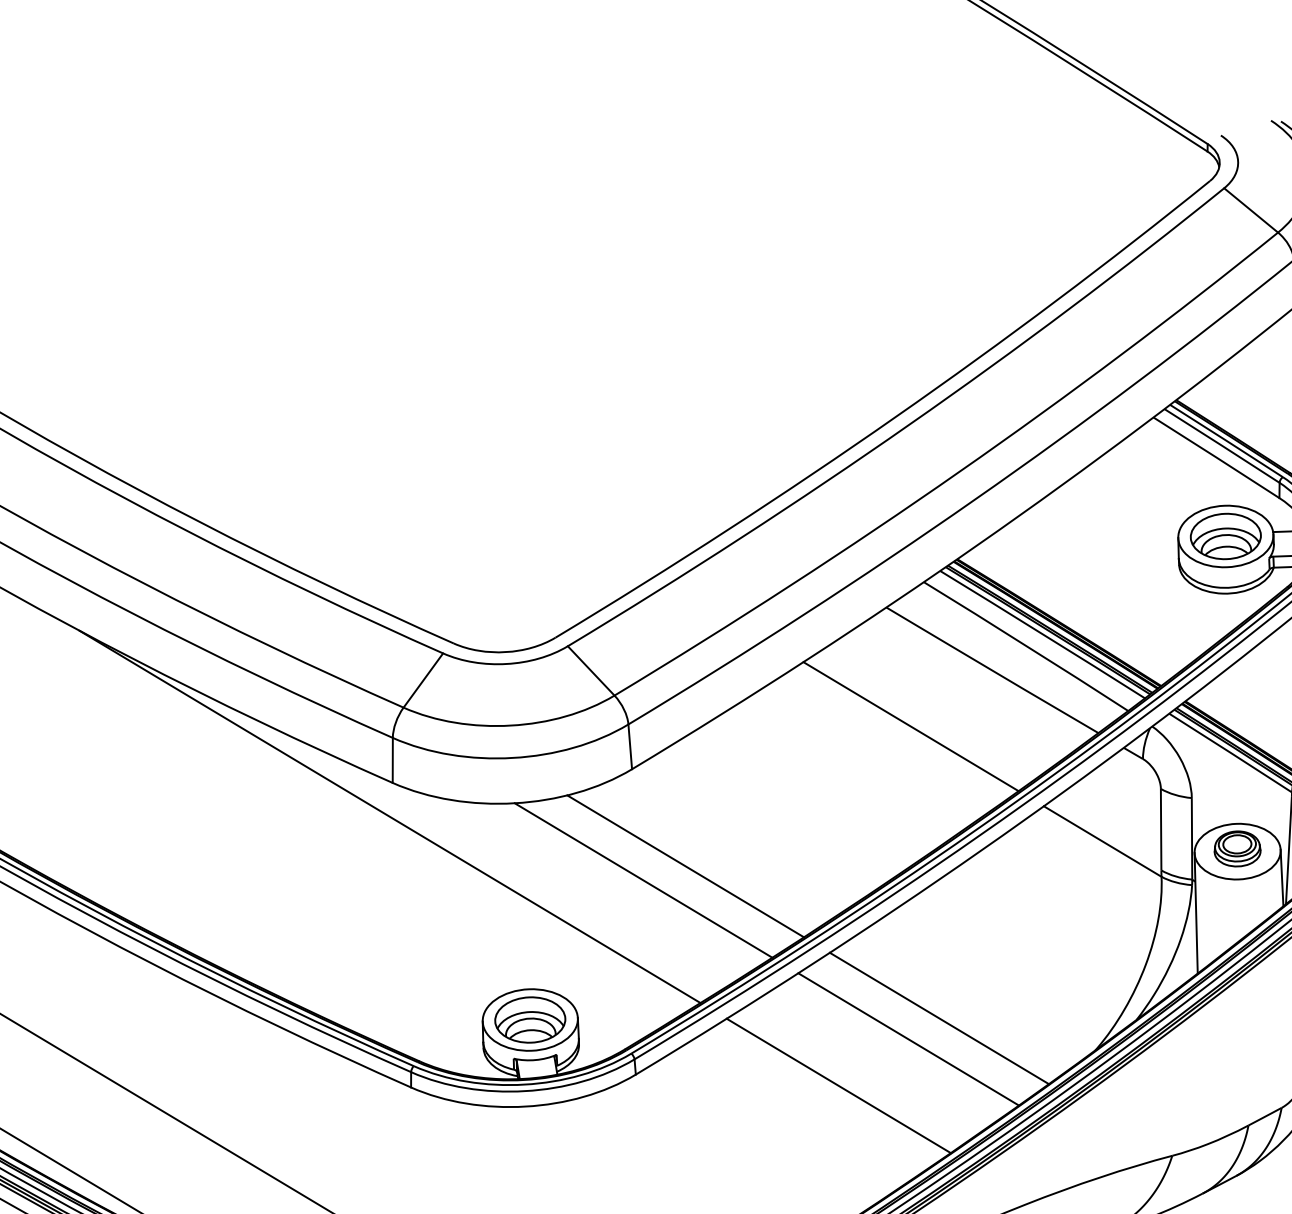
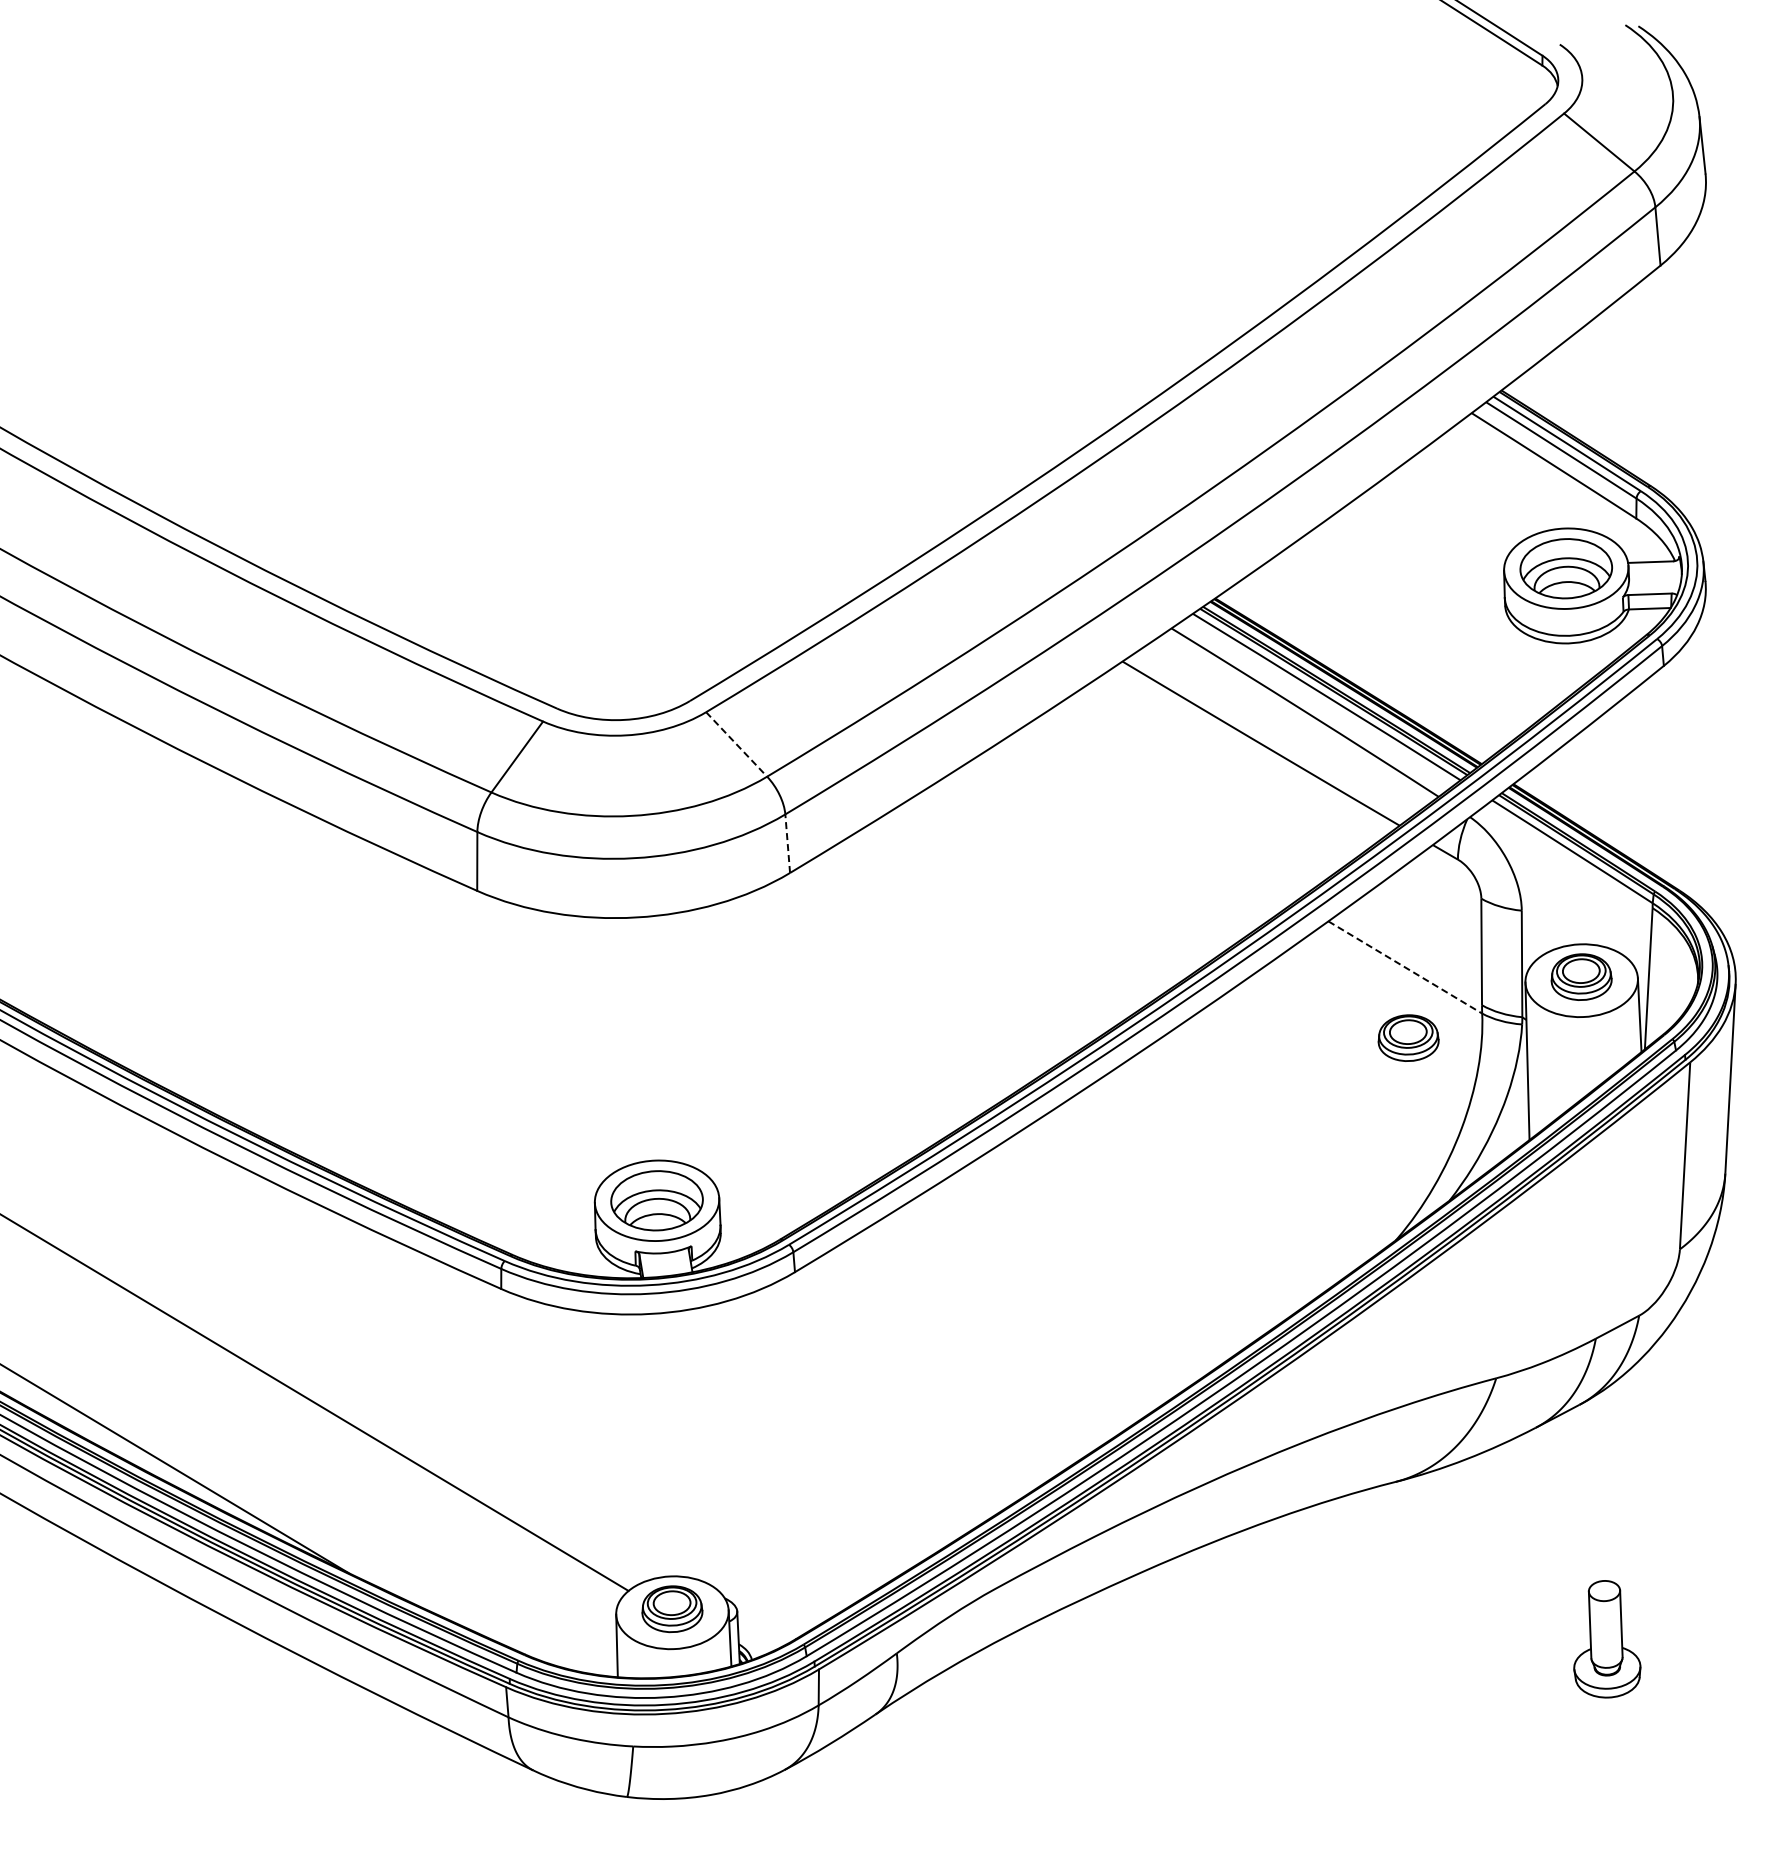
line: (591, 670) -> (736, 744), solid -> dashed
line: (910, 726) -> (1154, 816), removed
line: (630, 746) -> (787, 843), solid -> dashed
line: (389, 817) -> (473, 935), removed
line: (1102, 841) -> (1405, 967), solid -> dashed
line: (685, 866) -> (859, 999), removed
line: (643, 880) -> (804, 1018), removed
part: (1105, 895) -> (1408, 1037), added
line: (939, 1018) -> (1191, 1198), removed
line: (908, 1038) -> (1151, 1225), removed
line: (838, 1085) -> (1059, 1286), removed

